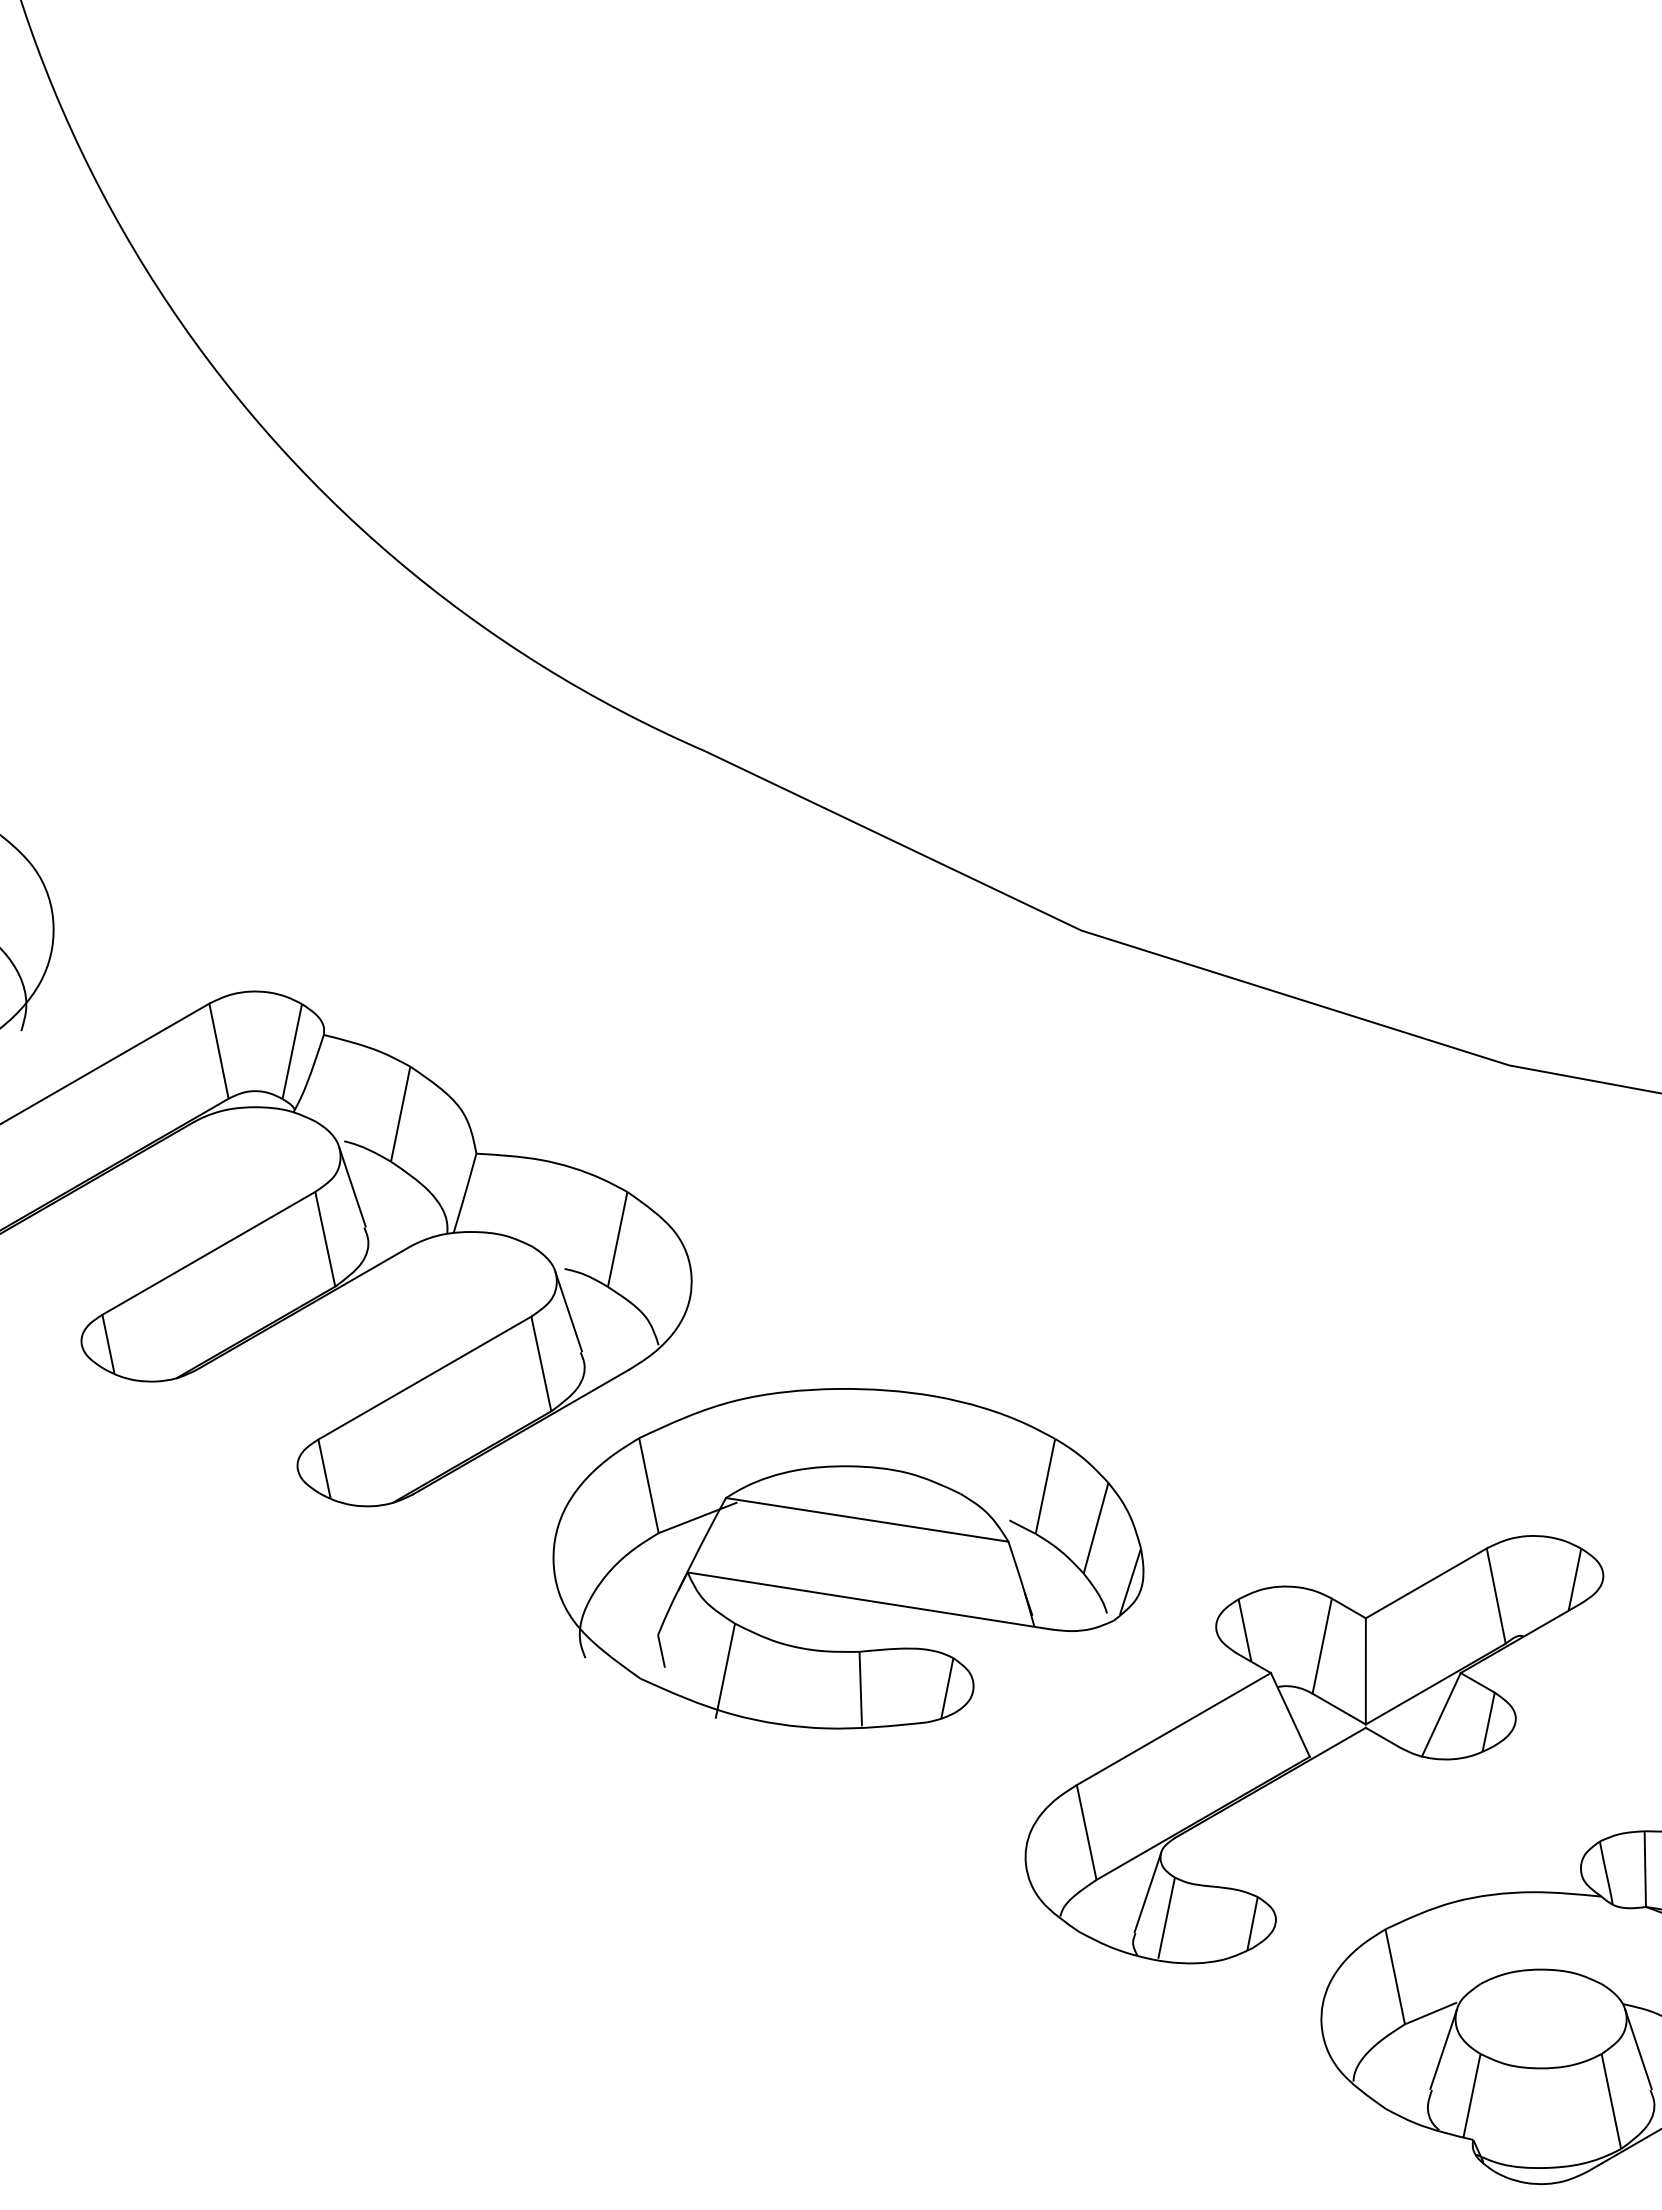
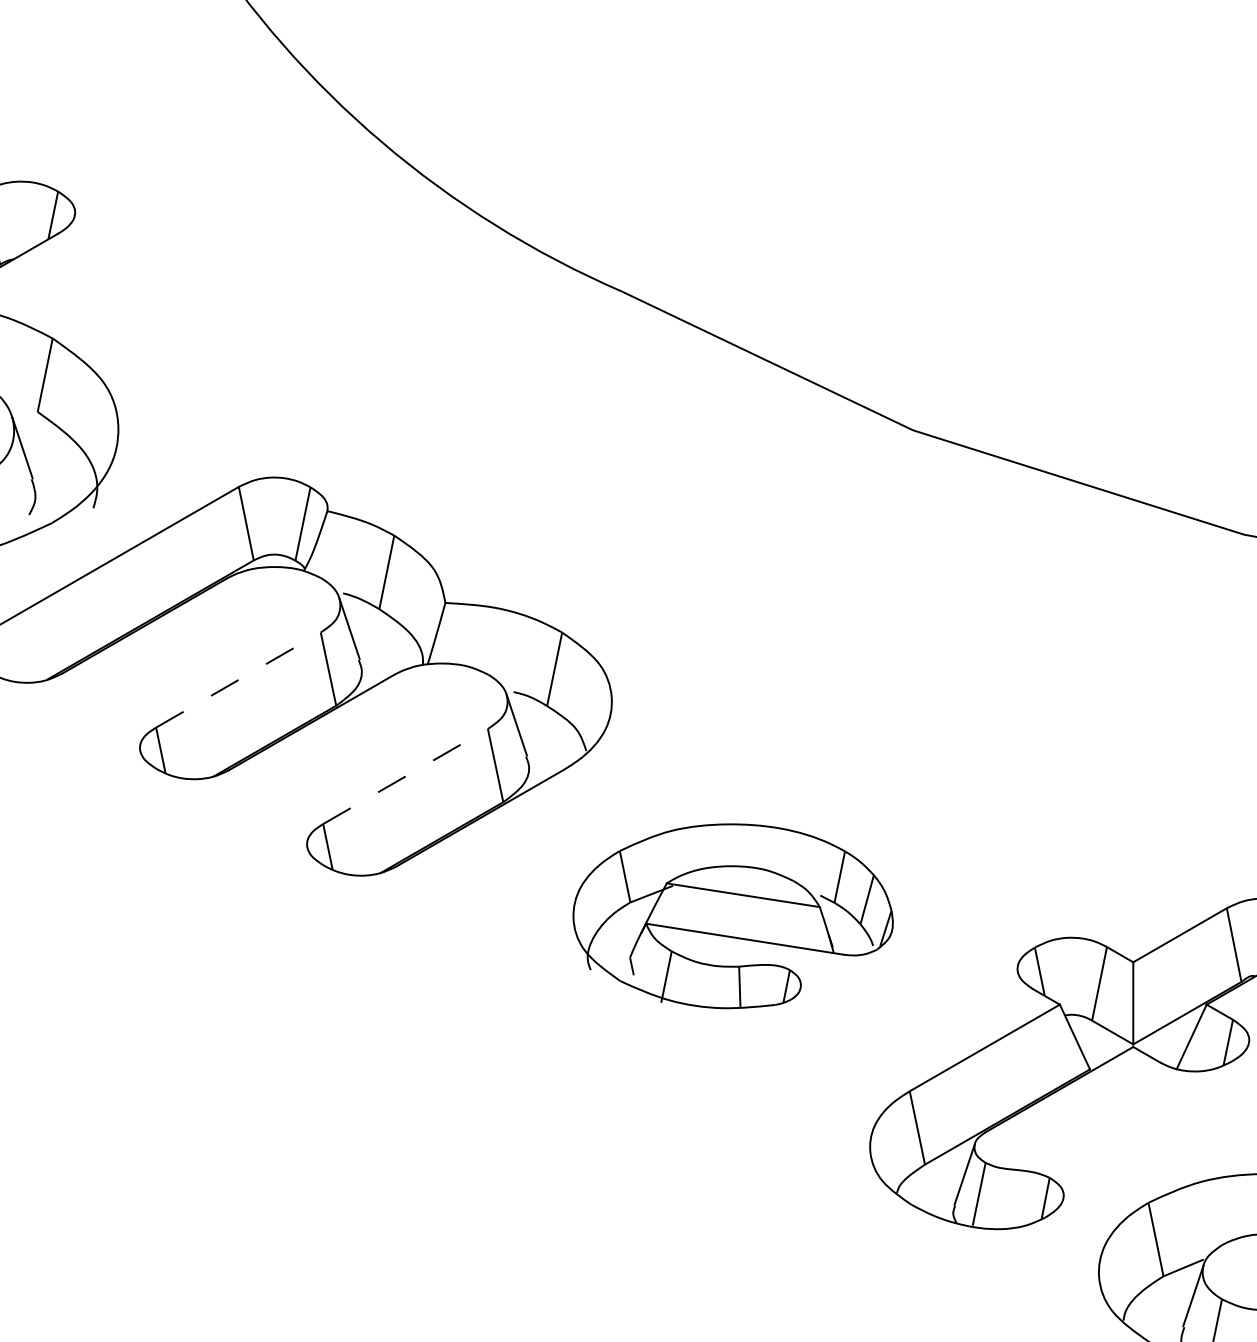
line: (208, 1253) -> (238, 680), solid -> dashed
line: (424, 1378) -> (405, 776), solid -> dashed
part: (848, 1558) -> (733, 916), size x0.7

